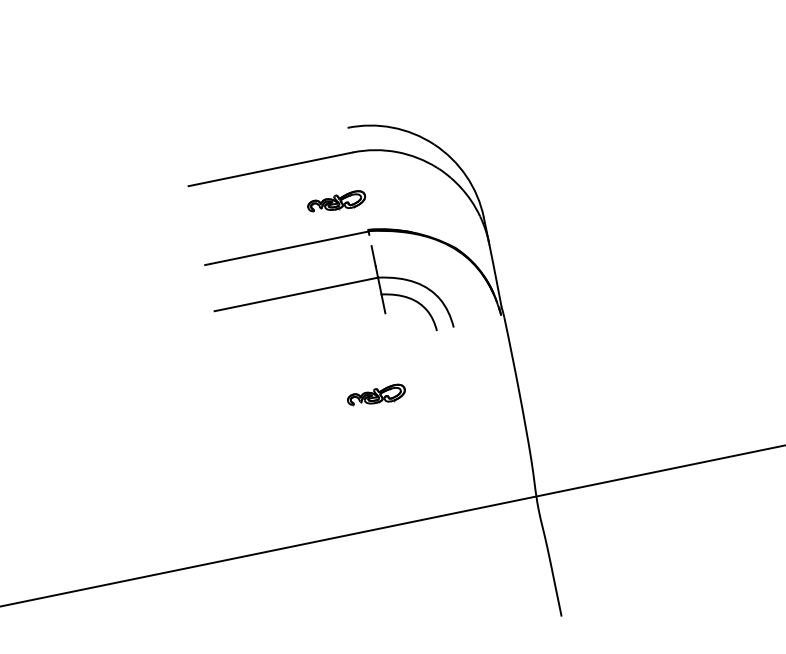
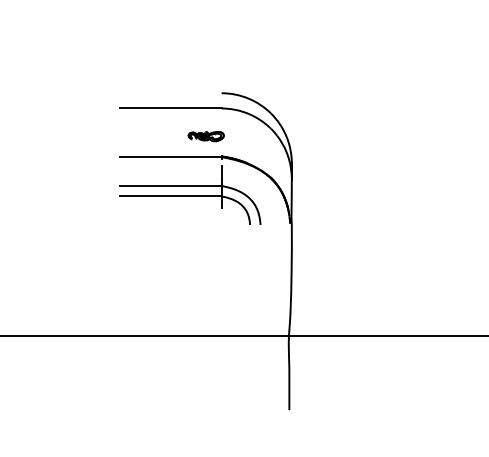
line: (299, 311) -> (170, 196), added
part: (375, 396) -> (205, 256), removed

